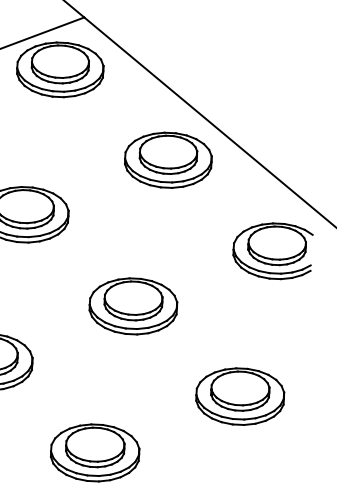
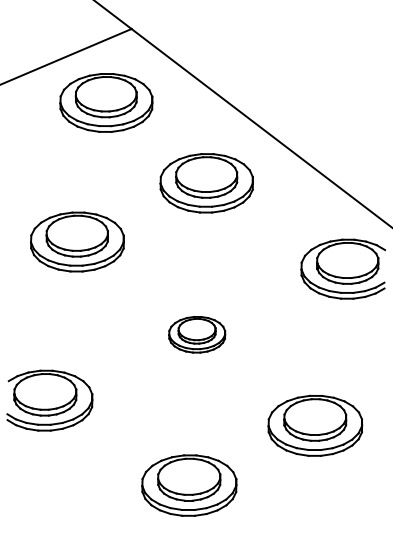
part: (60, 69) -> (106, 102), moved
part: (168, 160) -> (206, 183), moved
part: (132, 306) -> (196, 334), size x0.6
part: (95, 452) -> (189, 485), moved

